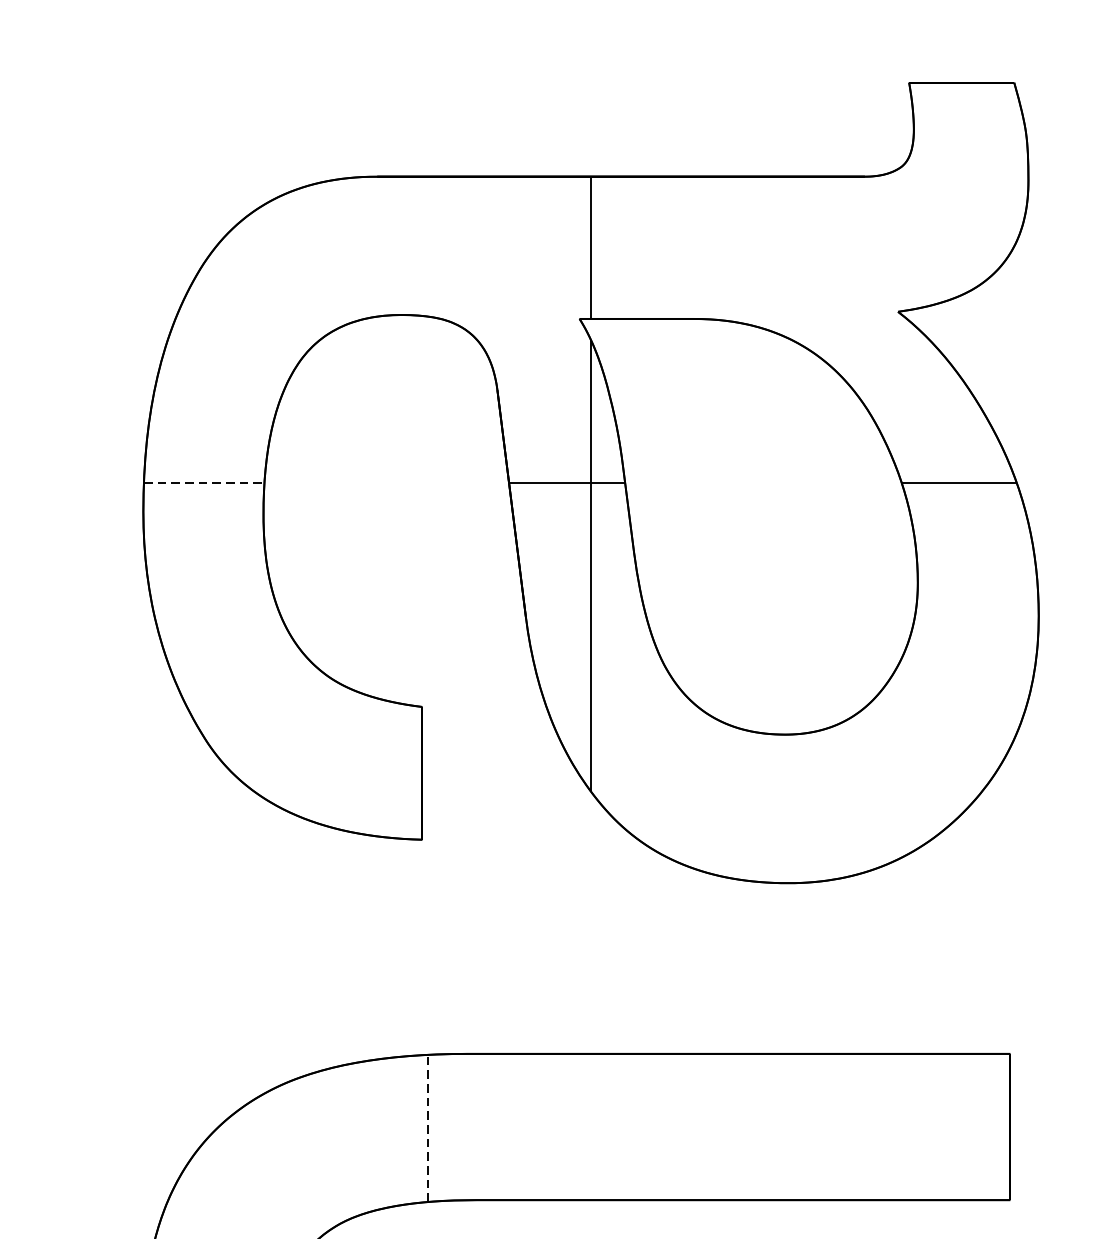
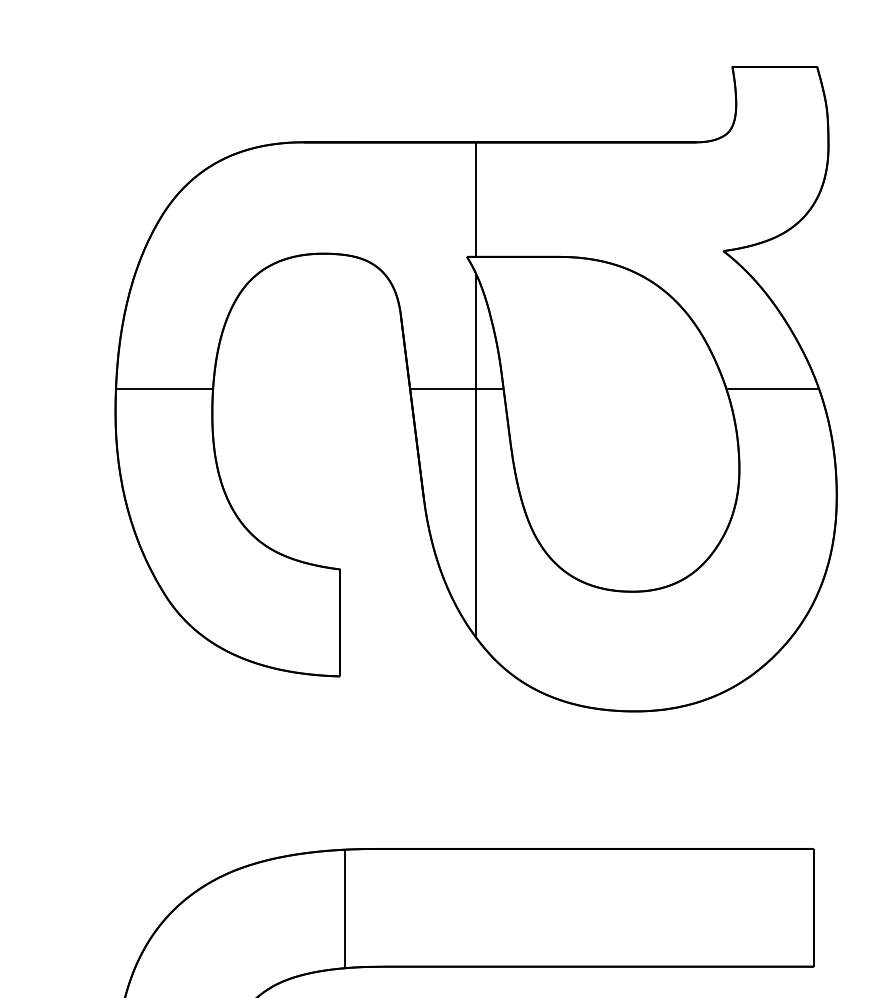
line: (204, 482) -> (164, 388), dashed -> solid
line: (427, 1127) -> (344, 908), dashed -> solid

